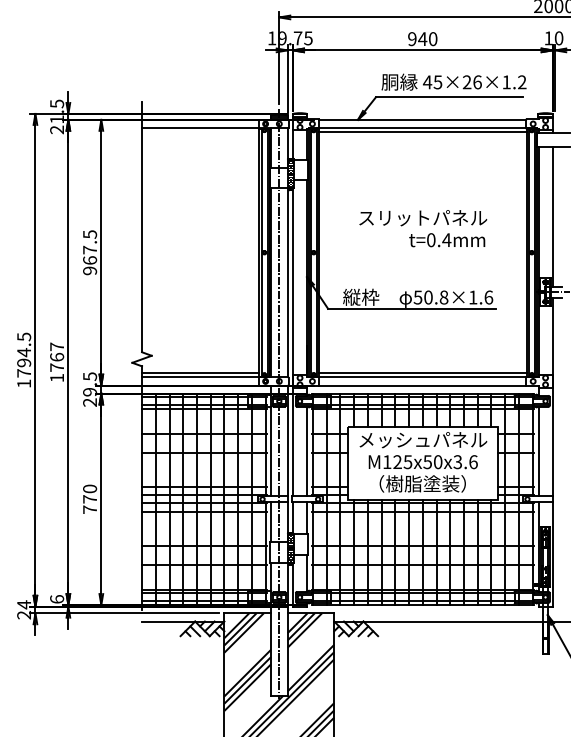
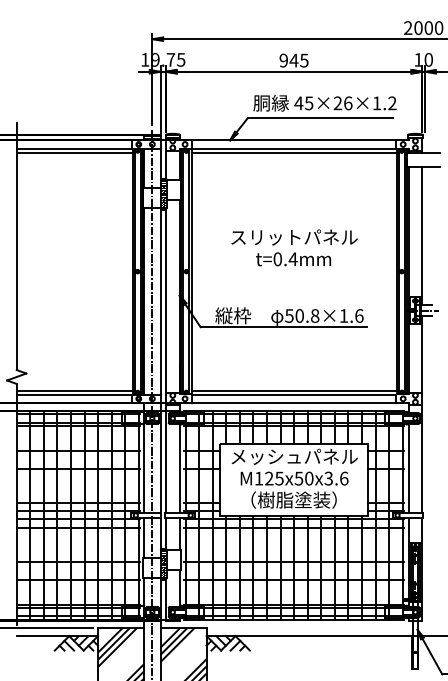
text: (432, 39) -> (303, 61), 940 -> 945
line: (200, 132) -> (74, 152), added
text: (447, 240) -> (293, 259), moved

